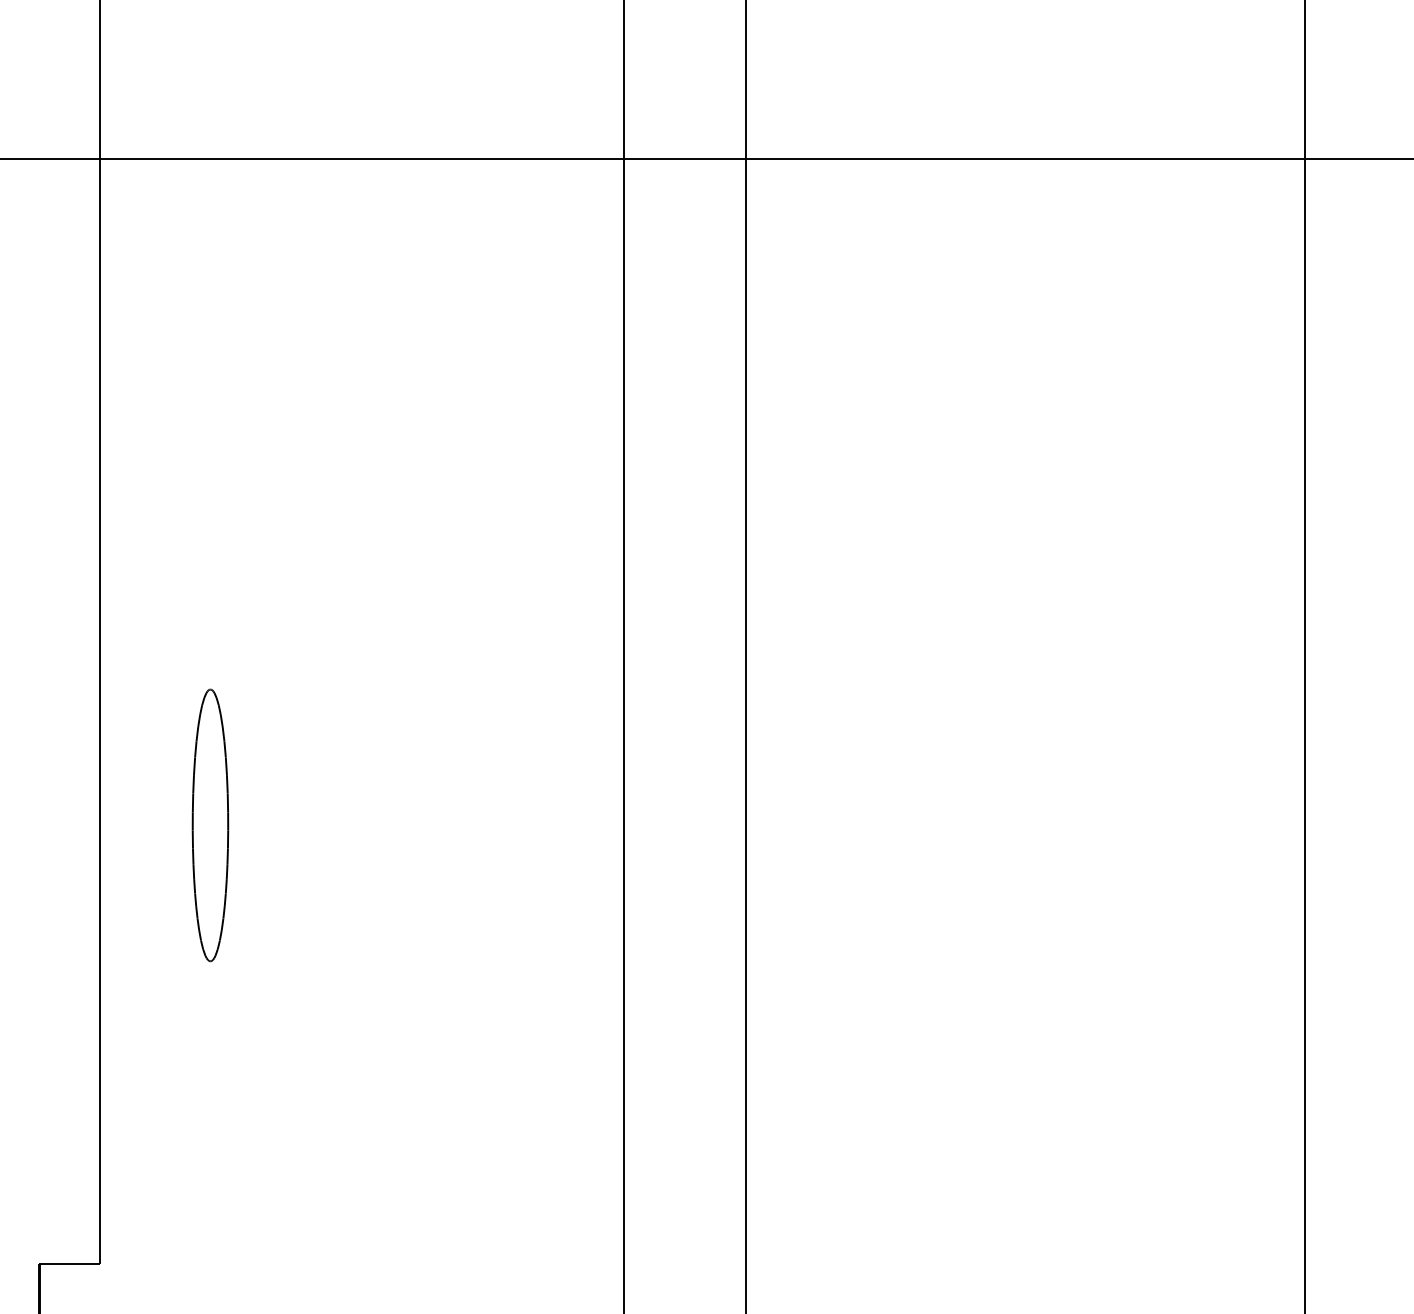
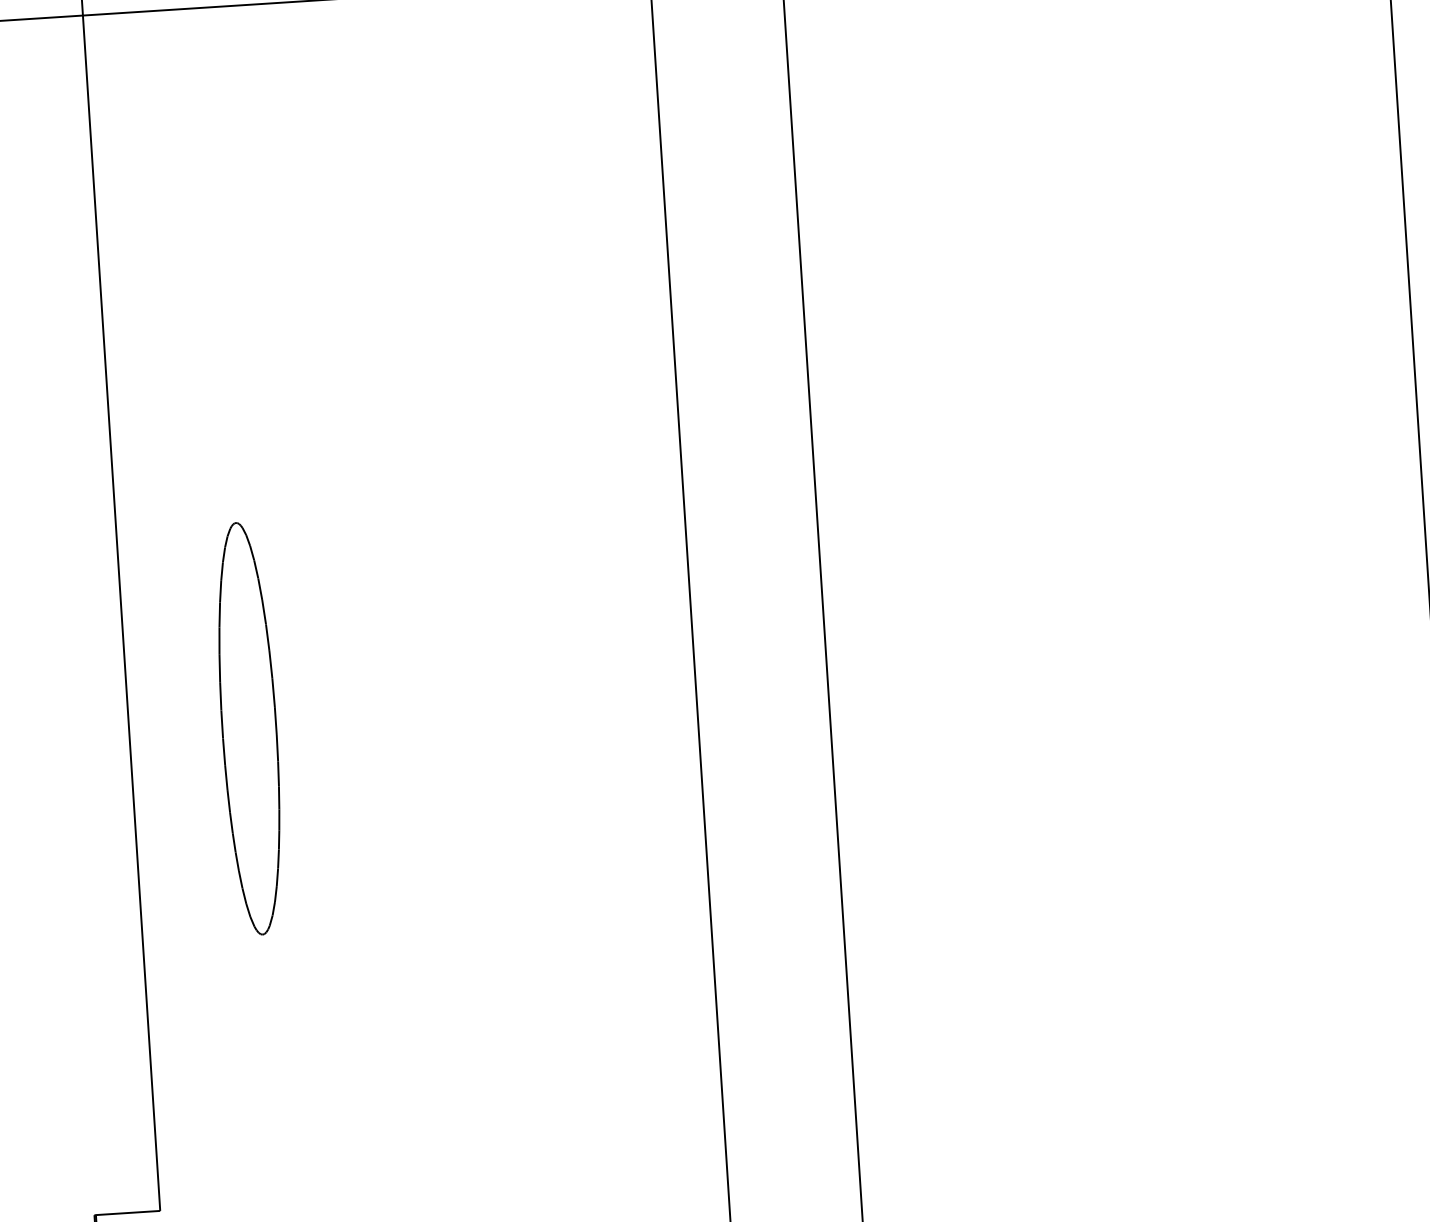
part: (210, 825) -> (249, 728), size x1.4

